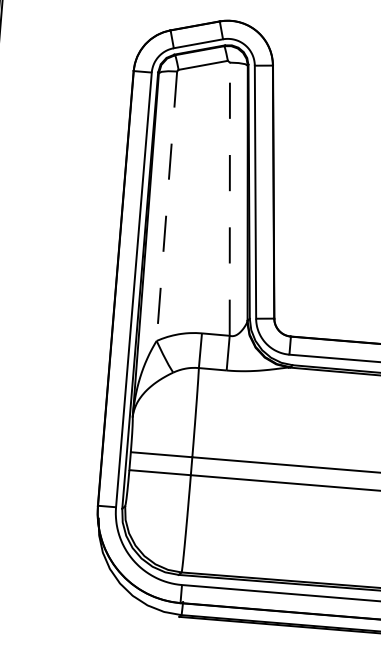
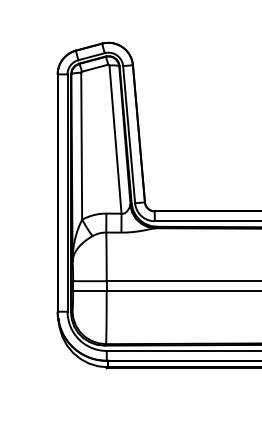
line: (229, 199) -> (115, 139), dashed -> solid
line: (166, 206) -> (81, 146), dashed -> solid

